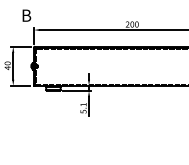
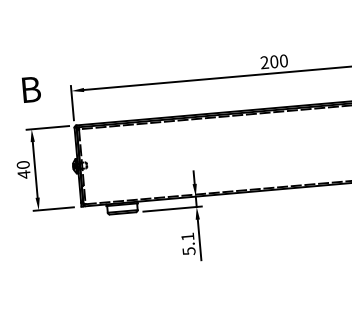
text: (26, 15) -> (30, 89), moved

